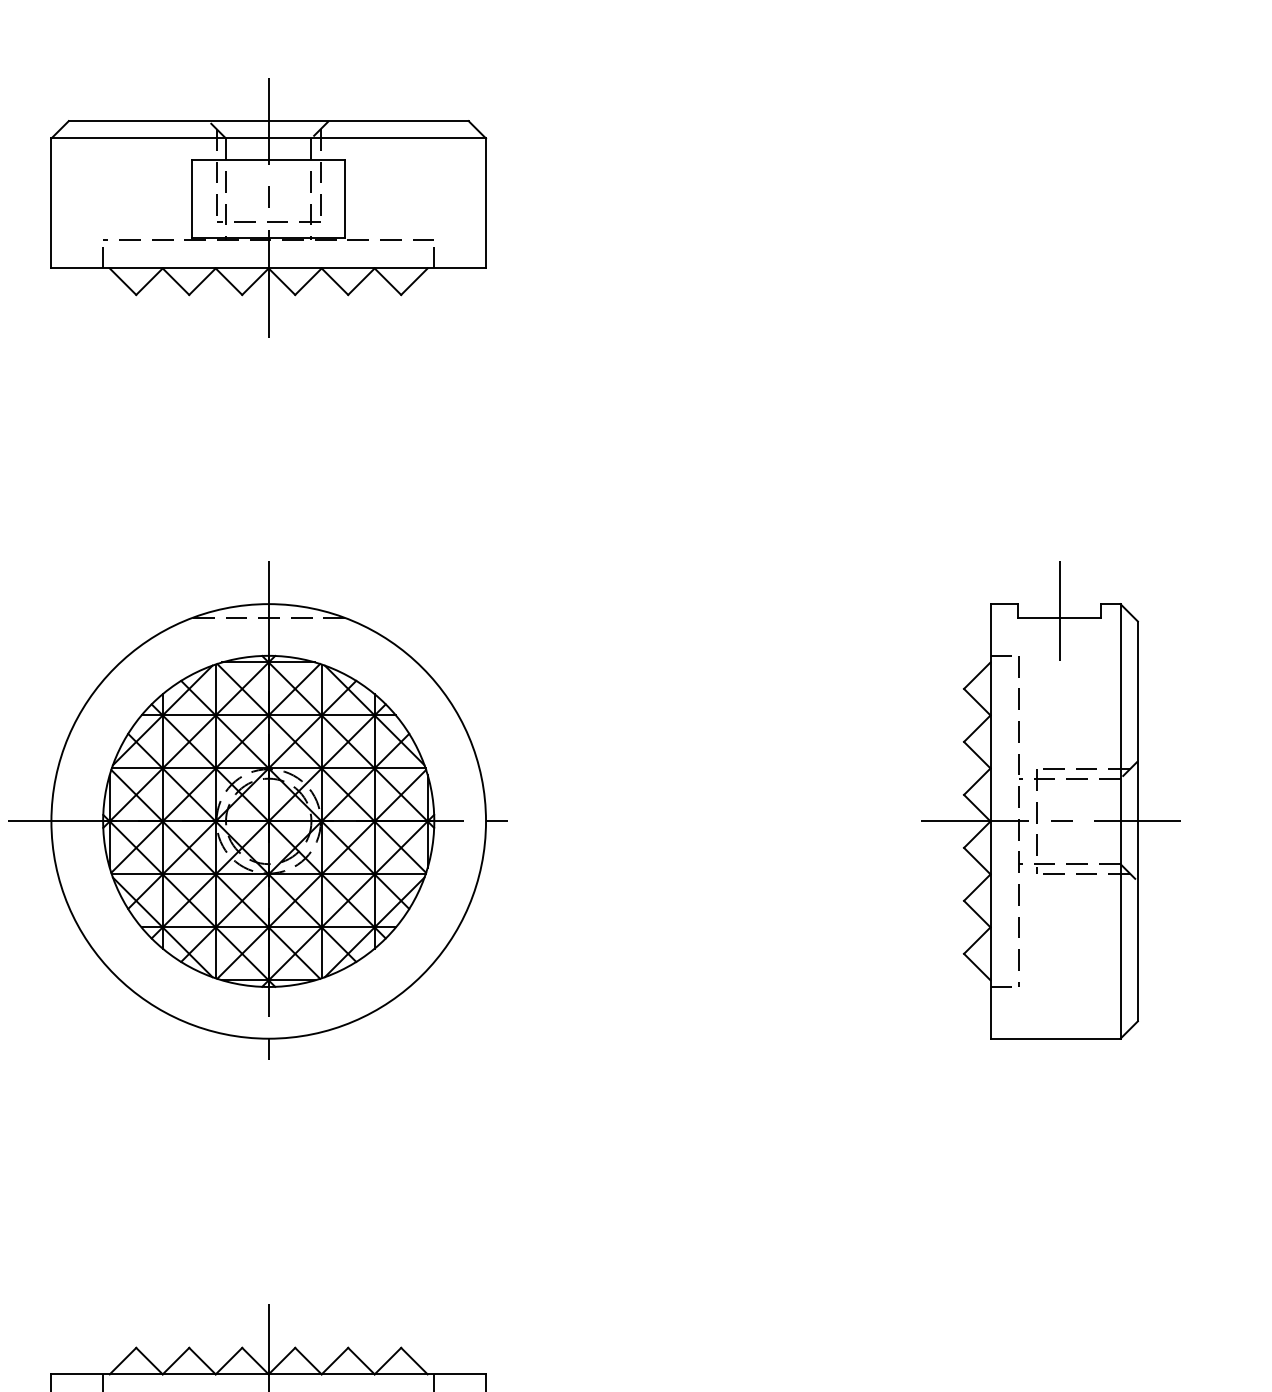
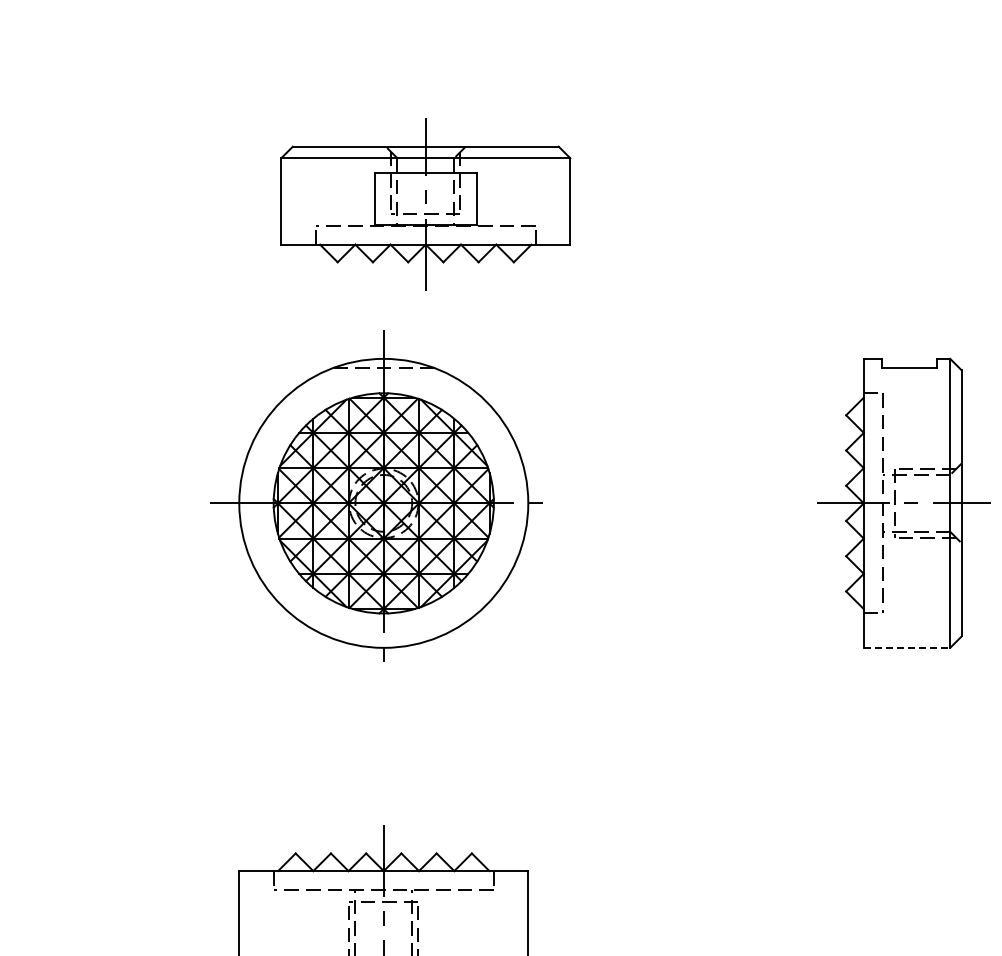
part: (268, 208) -> (425, 204), moved
line: (1059, 611) -> (909, 363), removed
line: (1056, 1038) -> (907, 647), solid -> dashed

